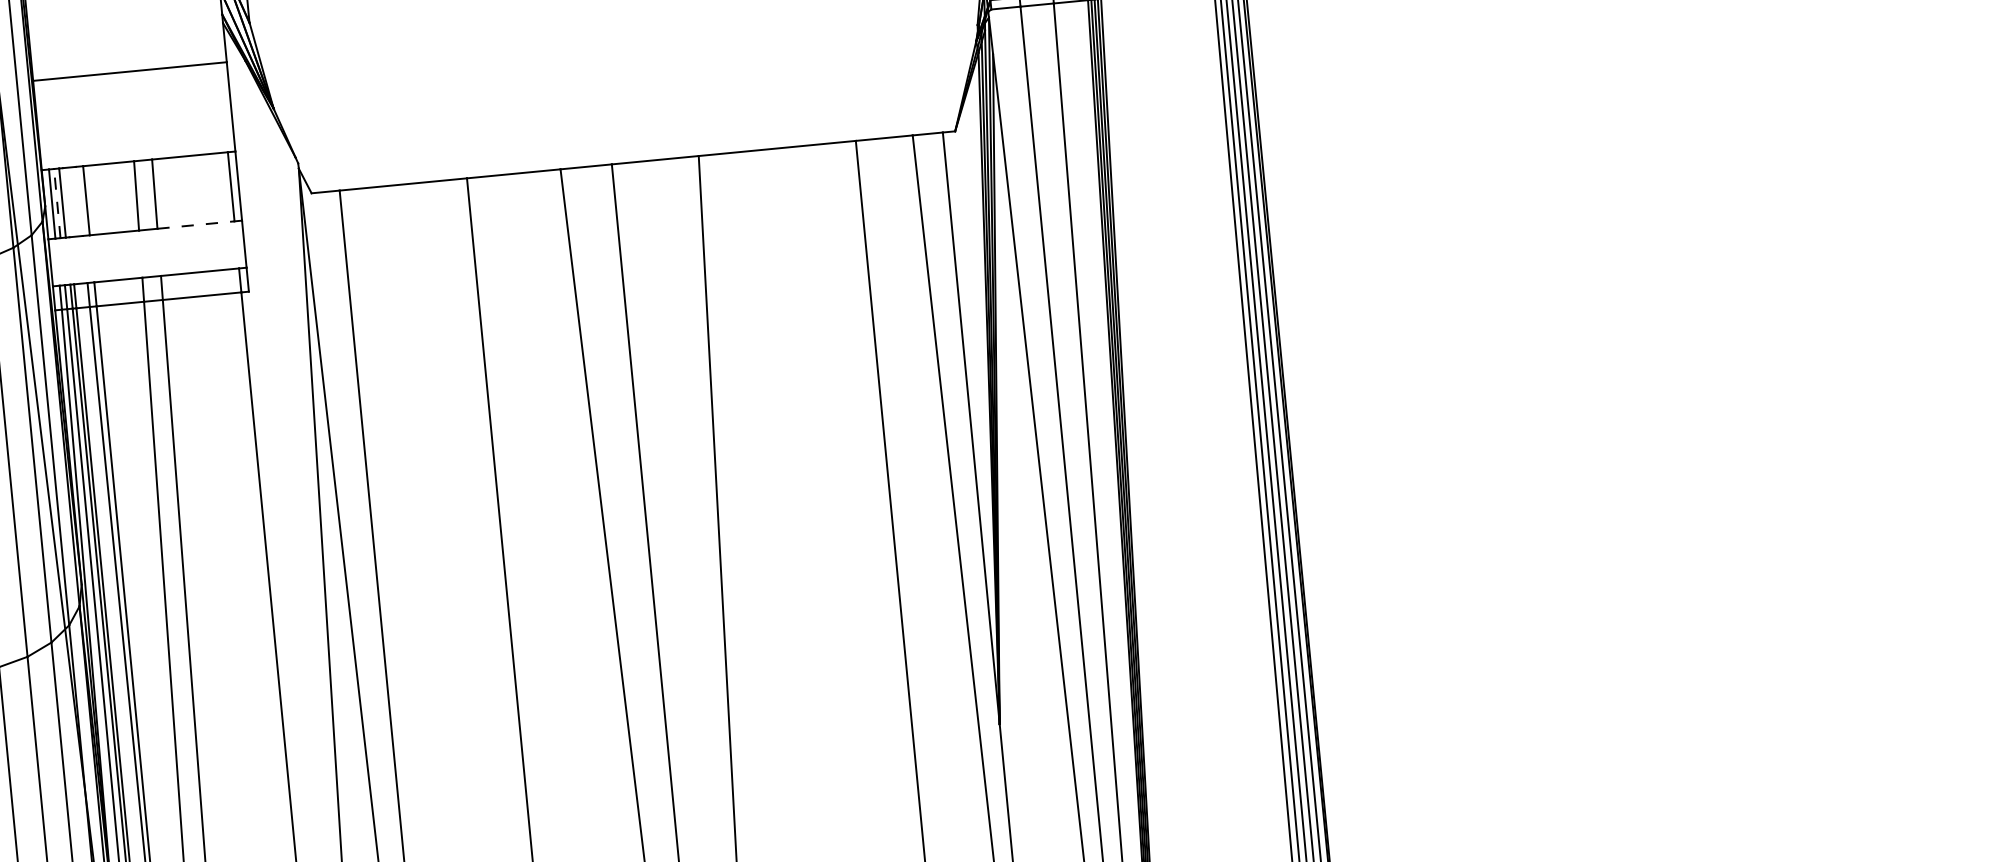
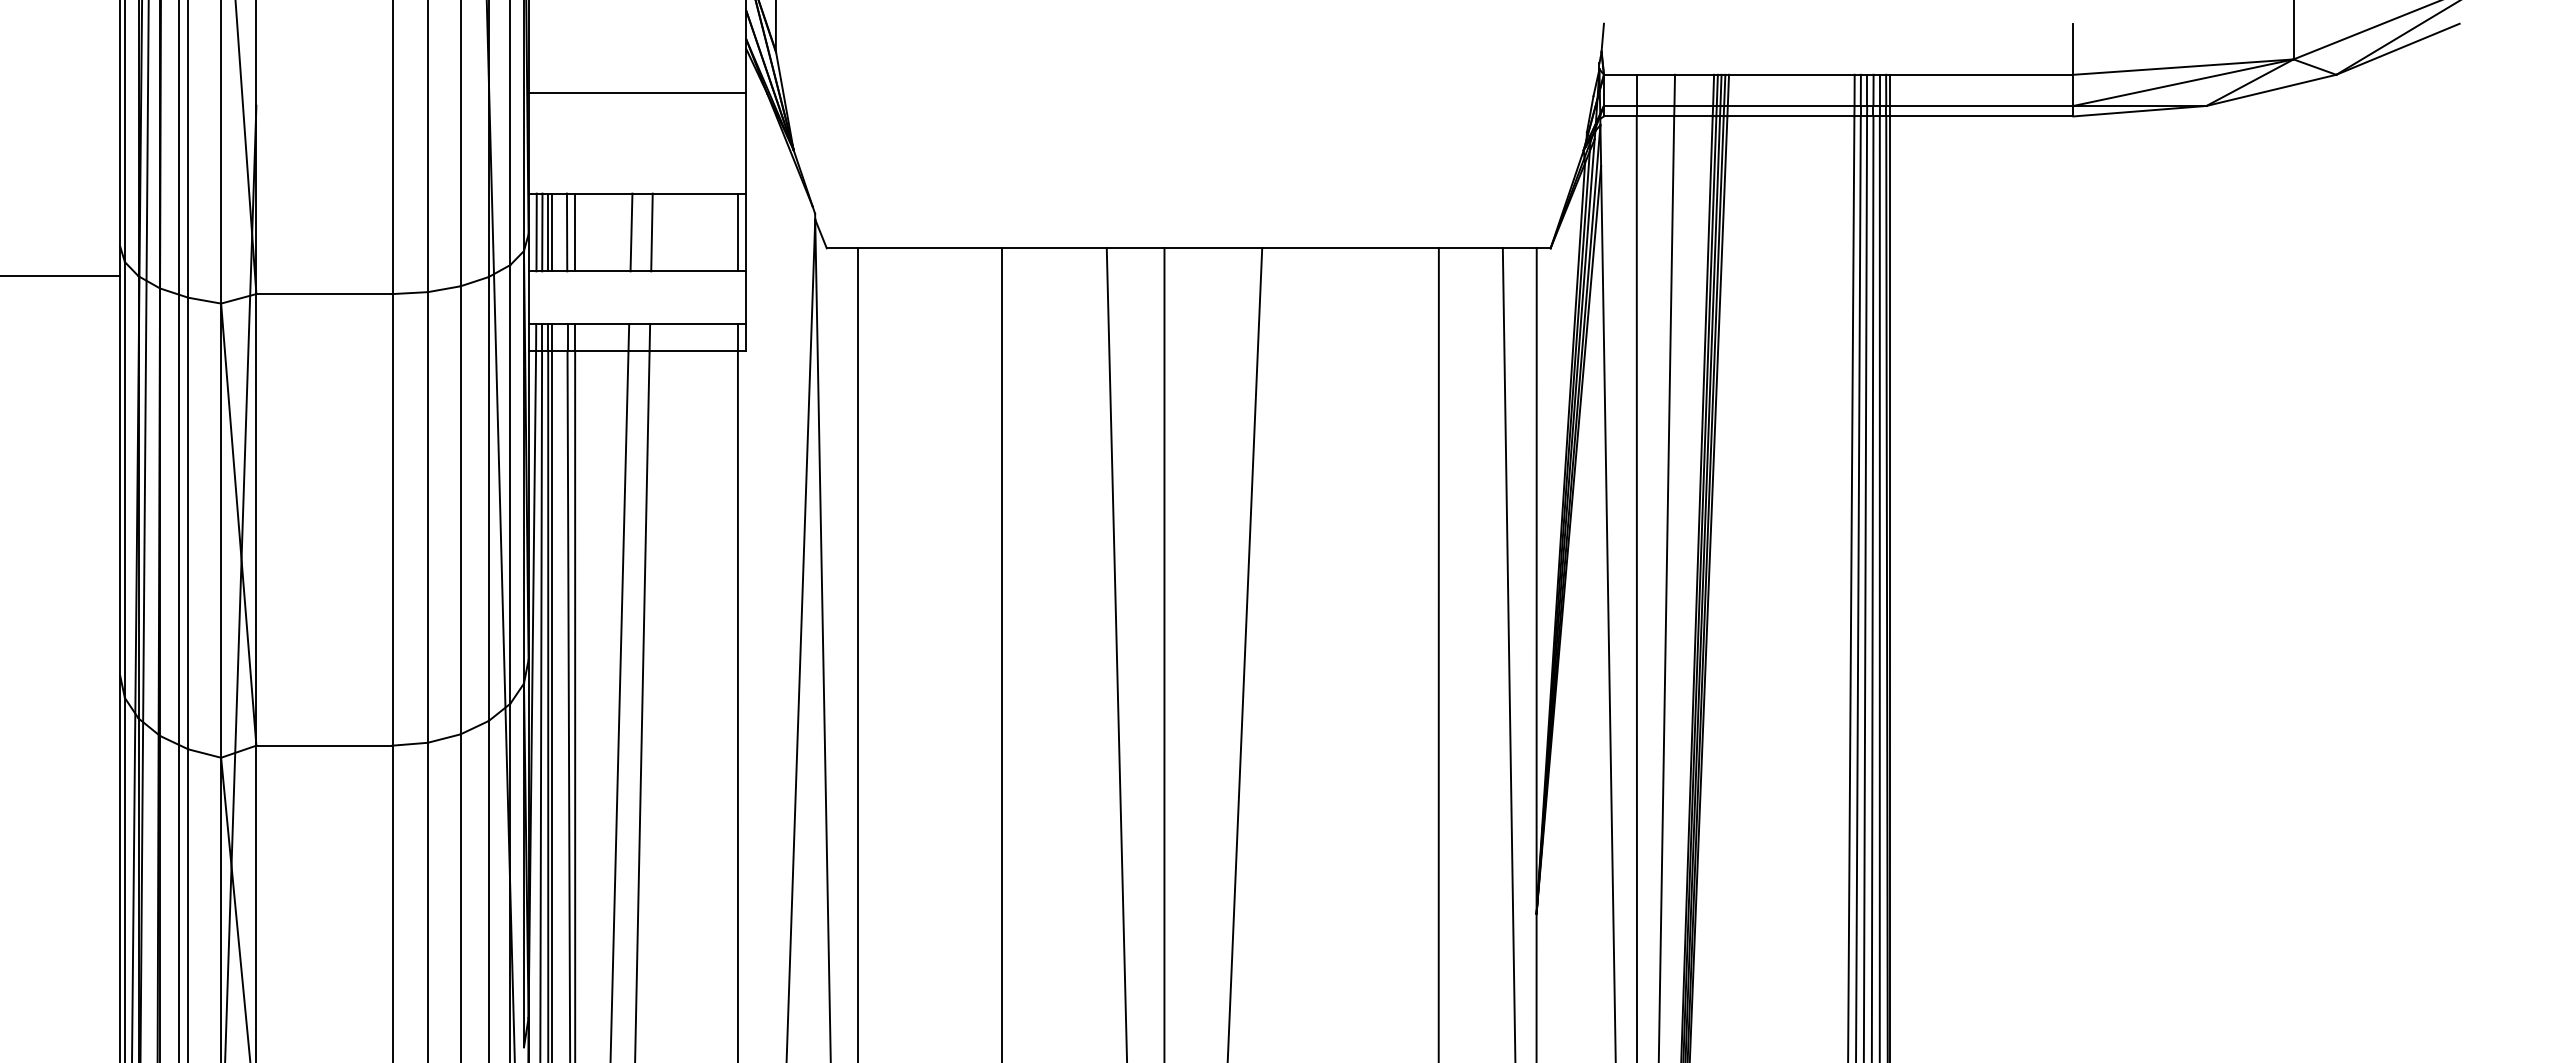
line: (78, 201) -> (566, 232), added
line: (66, 202) -> (552, 232), added
line: (57, 203) -> (542, 232), dashed -> solid
line: (196, 225) -> (695, 271), dashed -> solid

